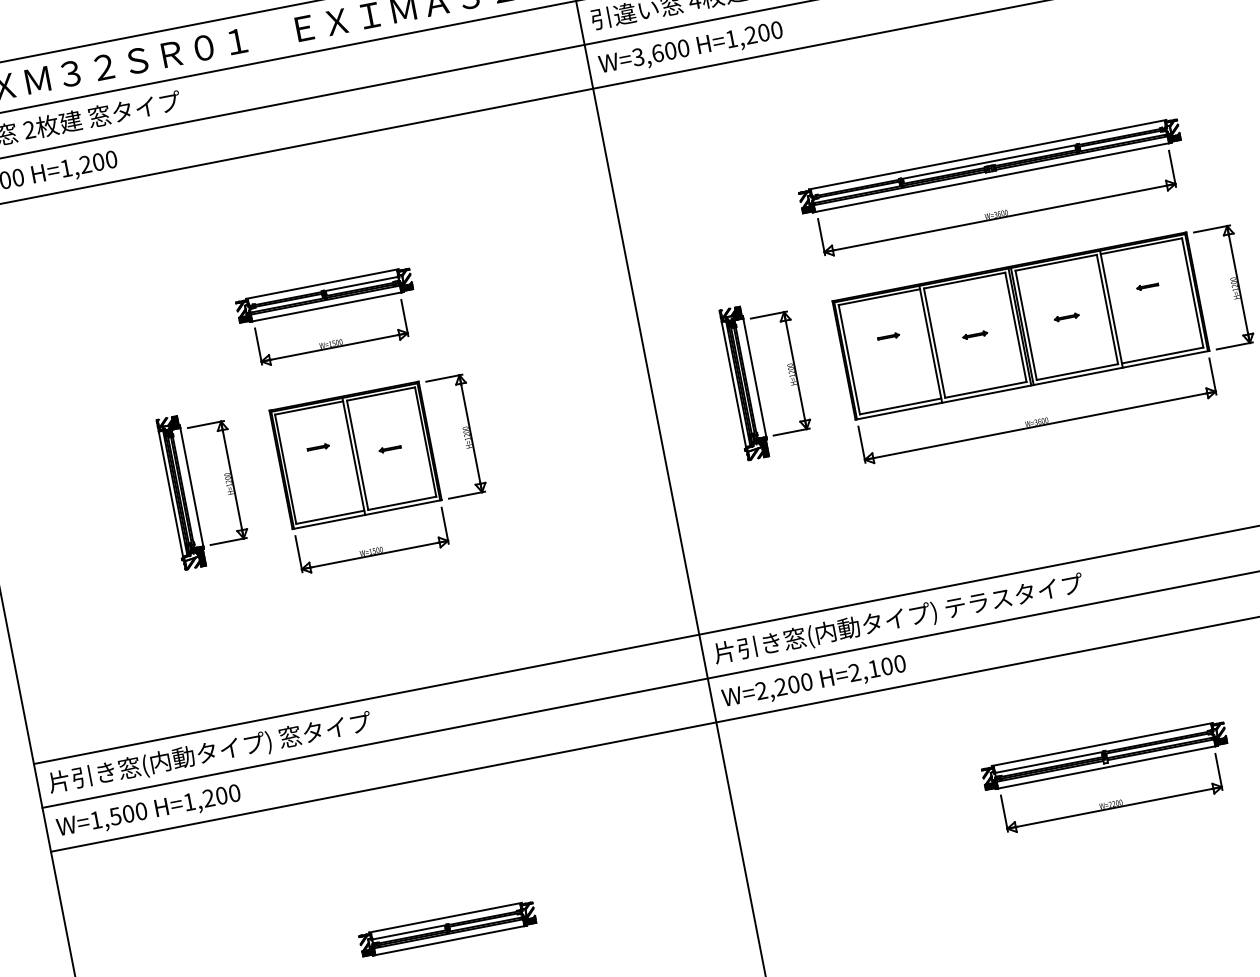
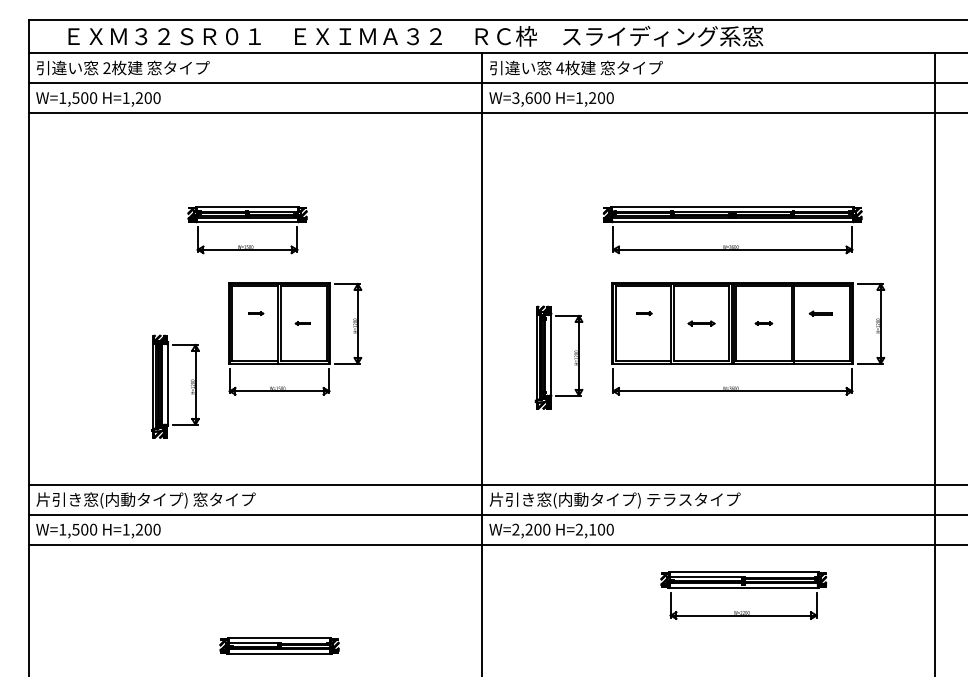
part: (1146, 286) -> (820, 313), size x1.6
part: (326, 307) -> (247, 222), moved
part: (975, 335) -> (701, 323), size x1.6
part: (755, 380) -> (551, 357), moved
part: (193, 490) -> (168, 386), moved
part: (1106, 768) -> (743, 588), moved

